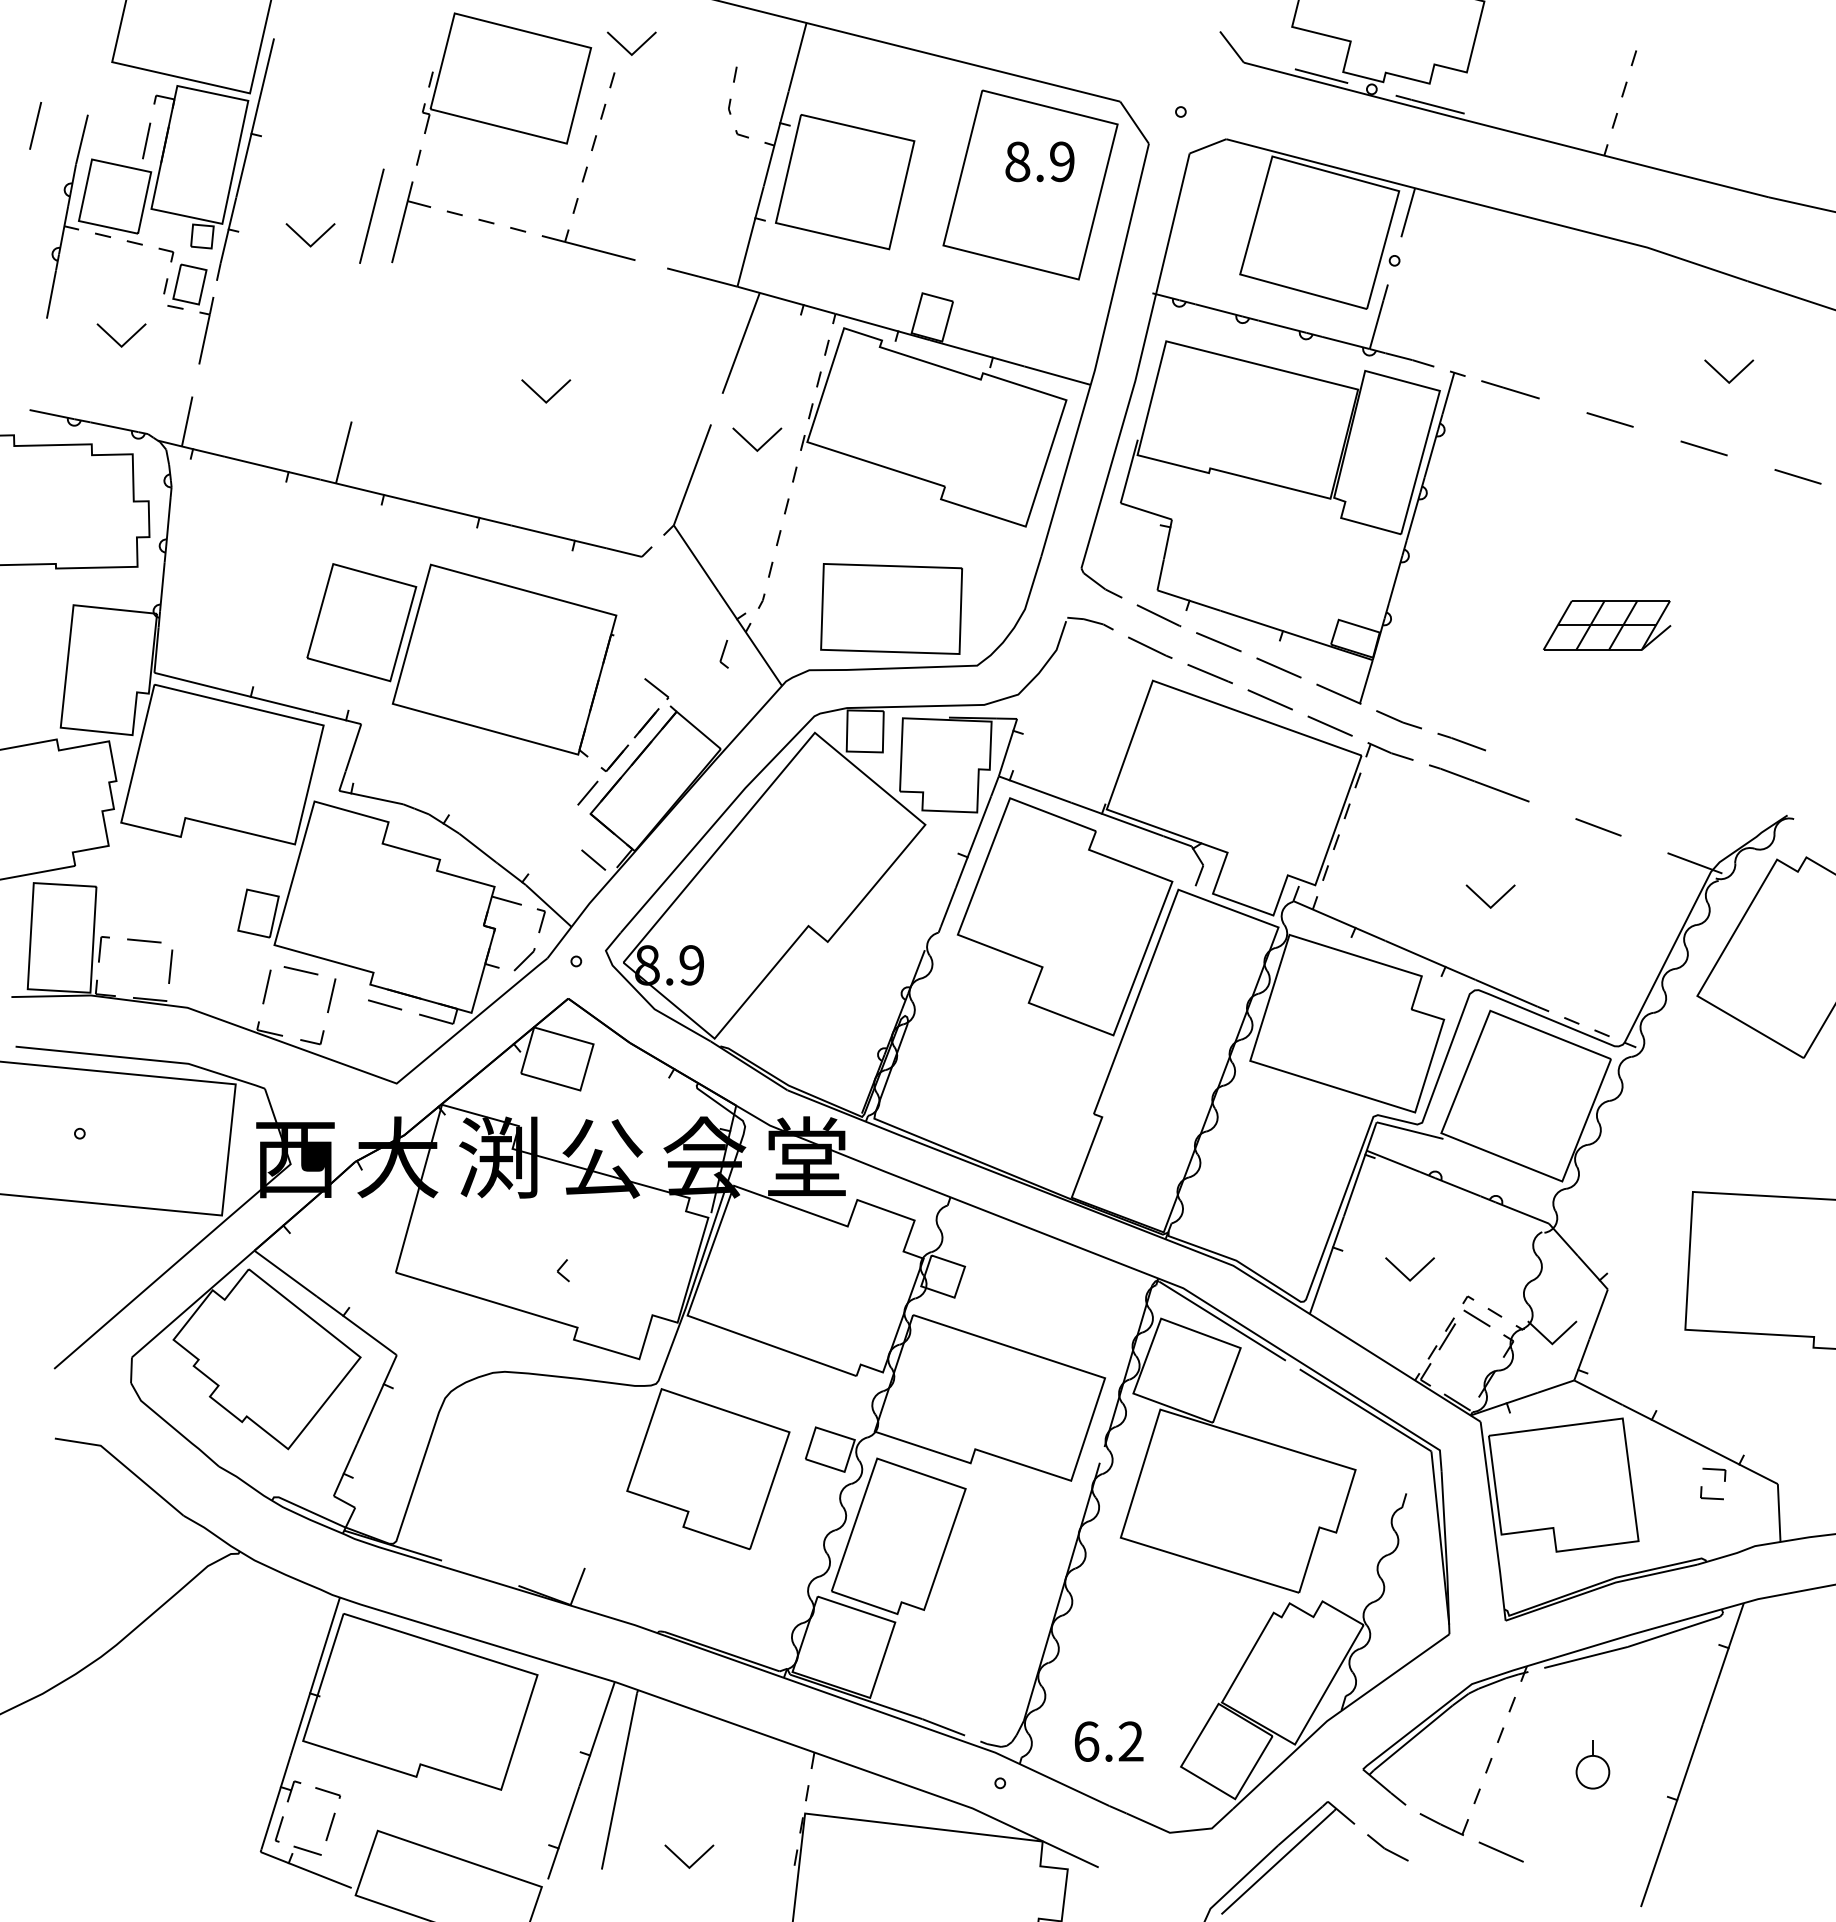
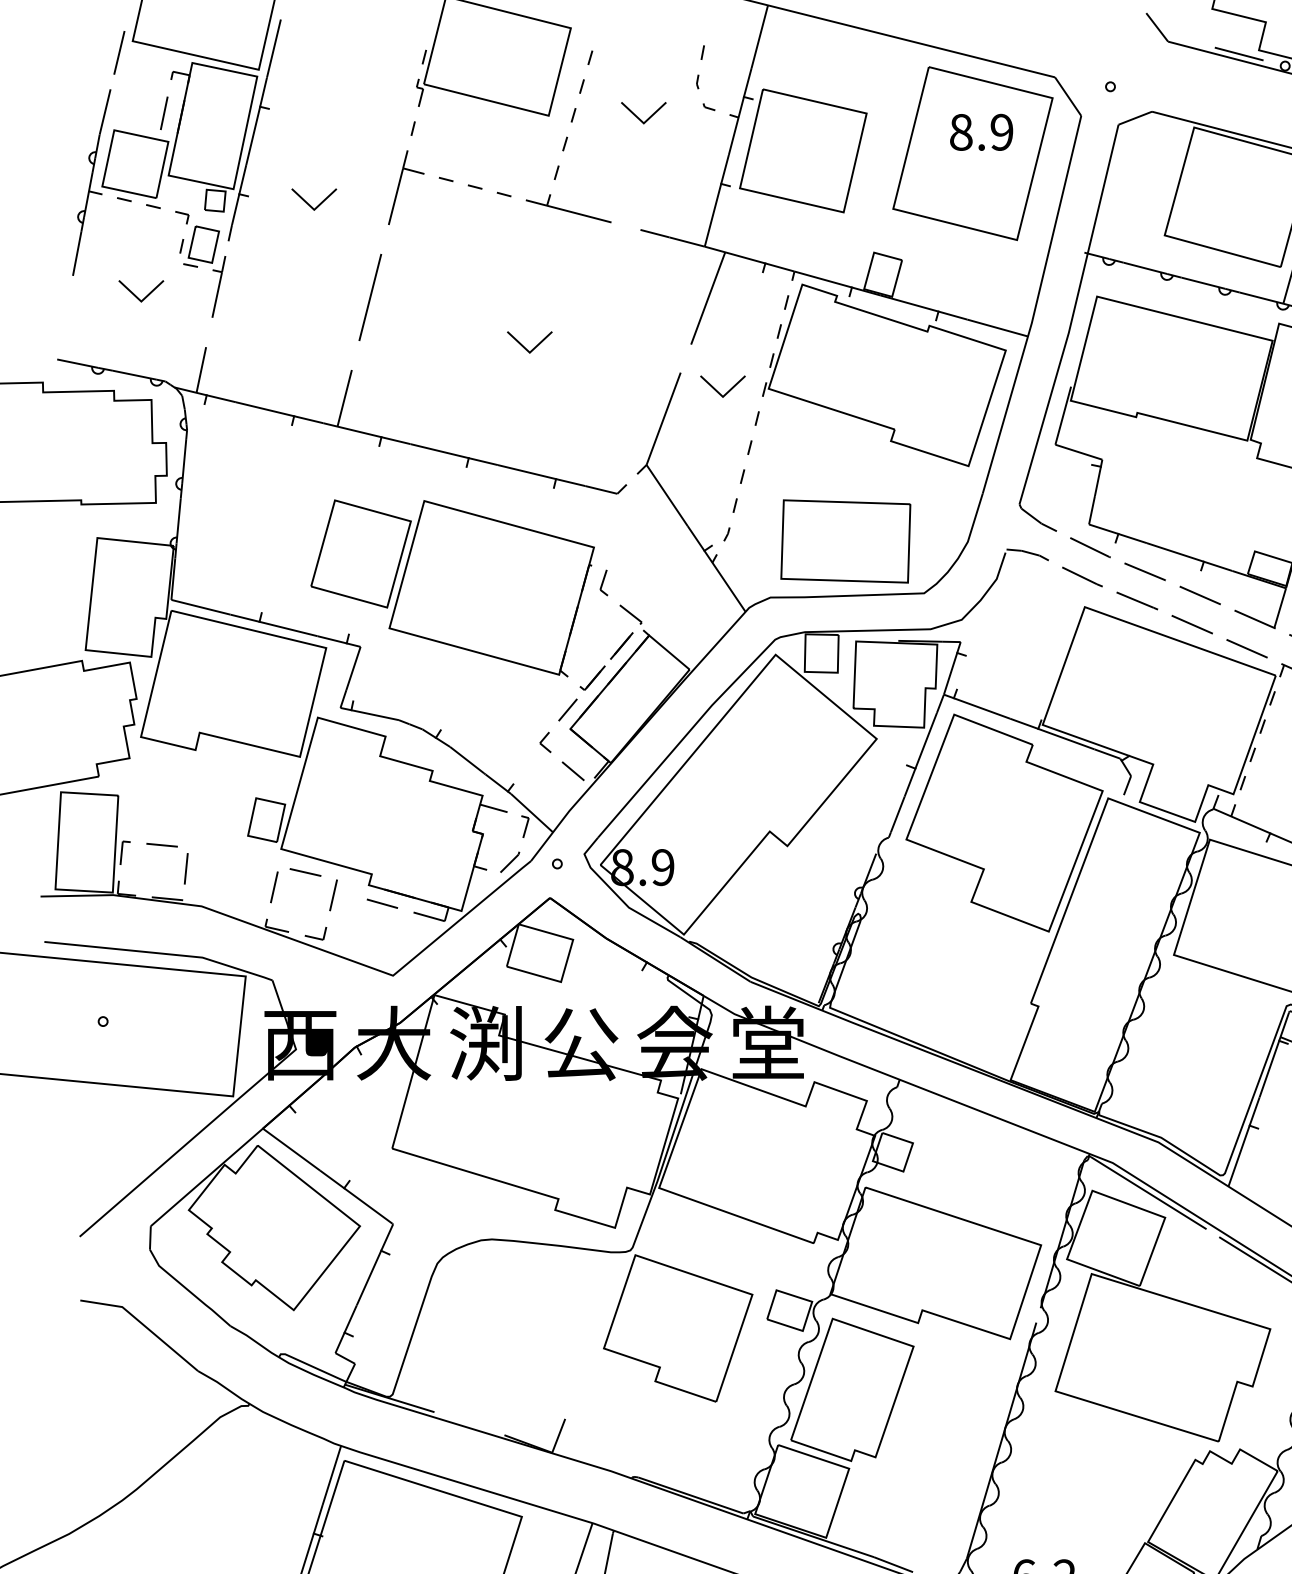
part: (626, 48) -> (638, 117), moved
line: (35, 125) -> (119, 52), moved
line: (371, 215) -> (369, 296), moved
part: (723, 653) -> (603, 582), moved
part: (563, 1270) -> (545, 742), moved

